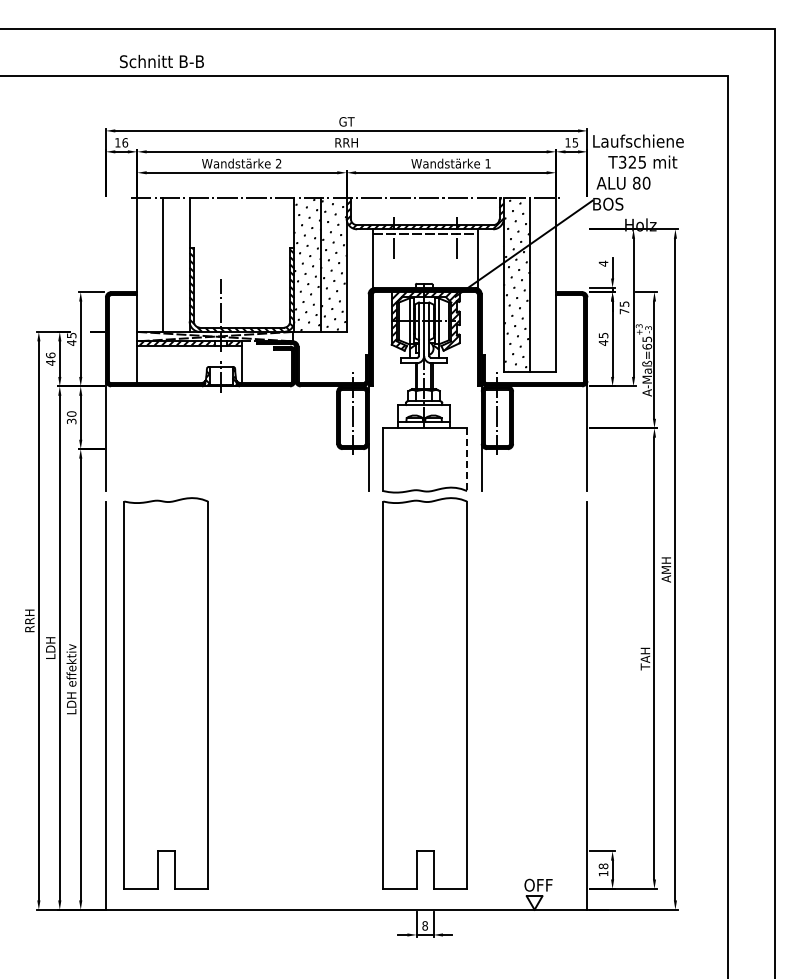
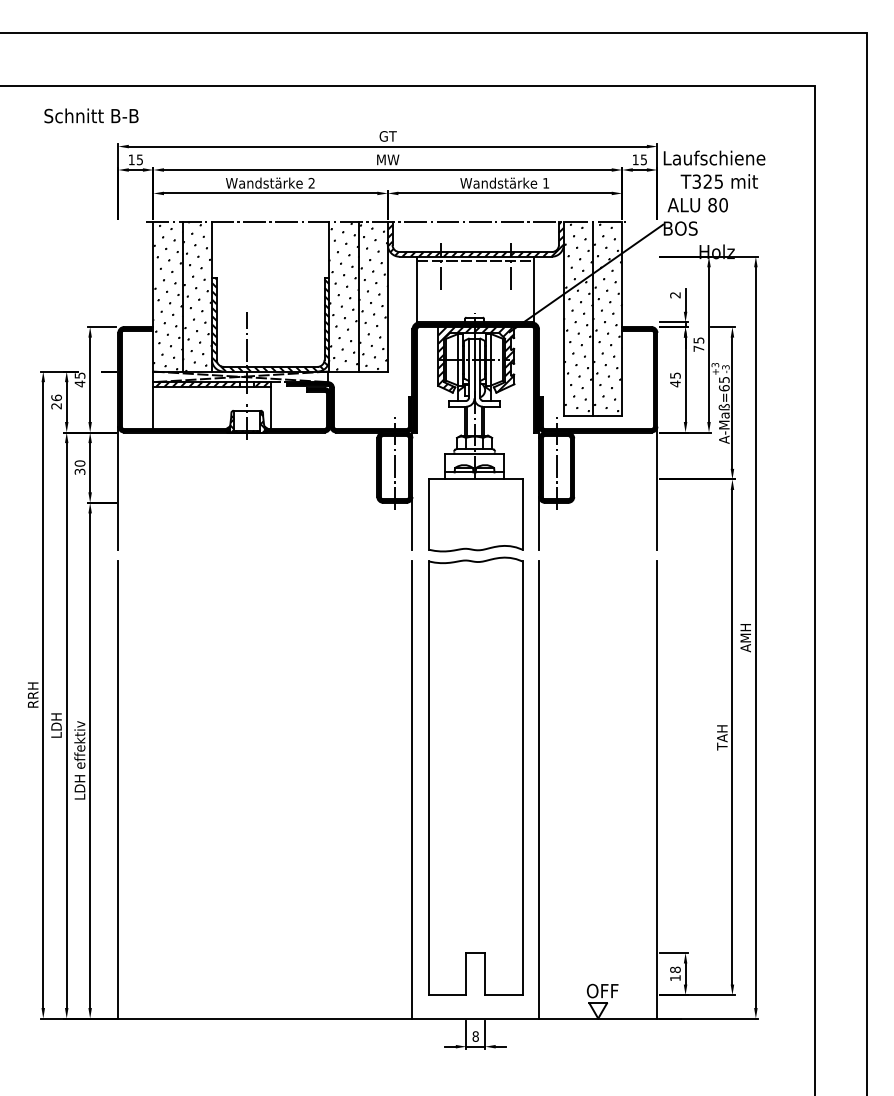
text: (161, 61) -> (90, 115), moved
text: (125, 142) -> (140, 159), 16 -> 15
text: (346, 142) -> (387, 159), RRH -> MW
text: (603, 263) -> (675, 294), 4 -> 2
hatch: (176, 264) -> (197, 296), added
hatch: (150, 265) -> (168, 297), added
hatch: (542, 285) -> (607, 319), added
text: (50, 362) -> (56, 405), 46 -> 26
line: (467, 460) -> (523, 515), dashed -> solid
part: (165, 693) -> (185, 776), removed
line: (368, 705) -> (412, 789), added
line: (481, 705) -> (538, 789), added

